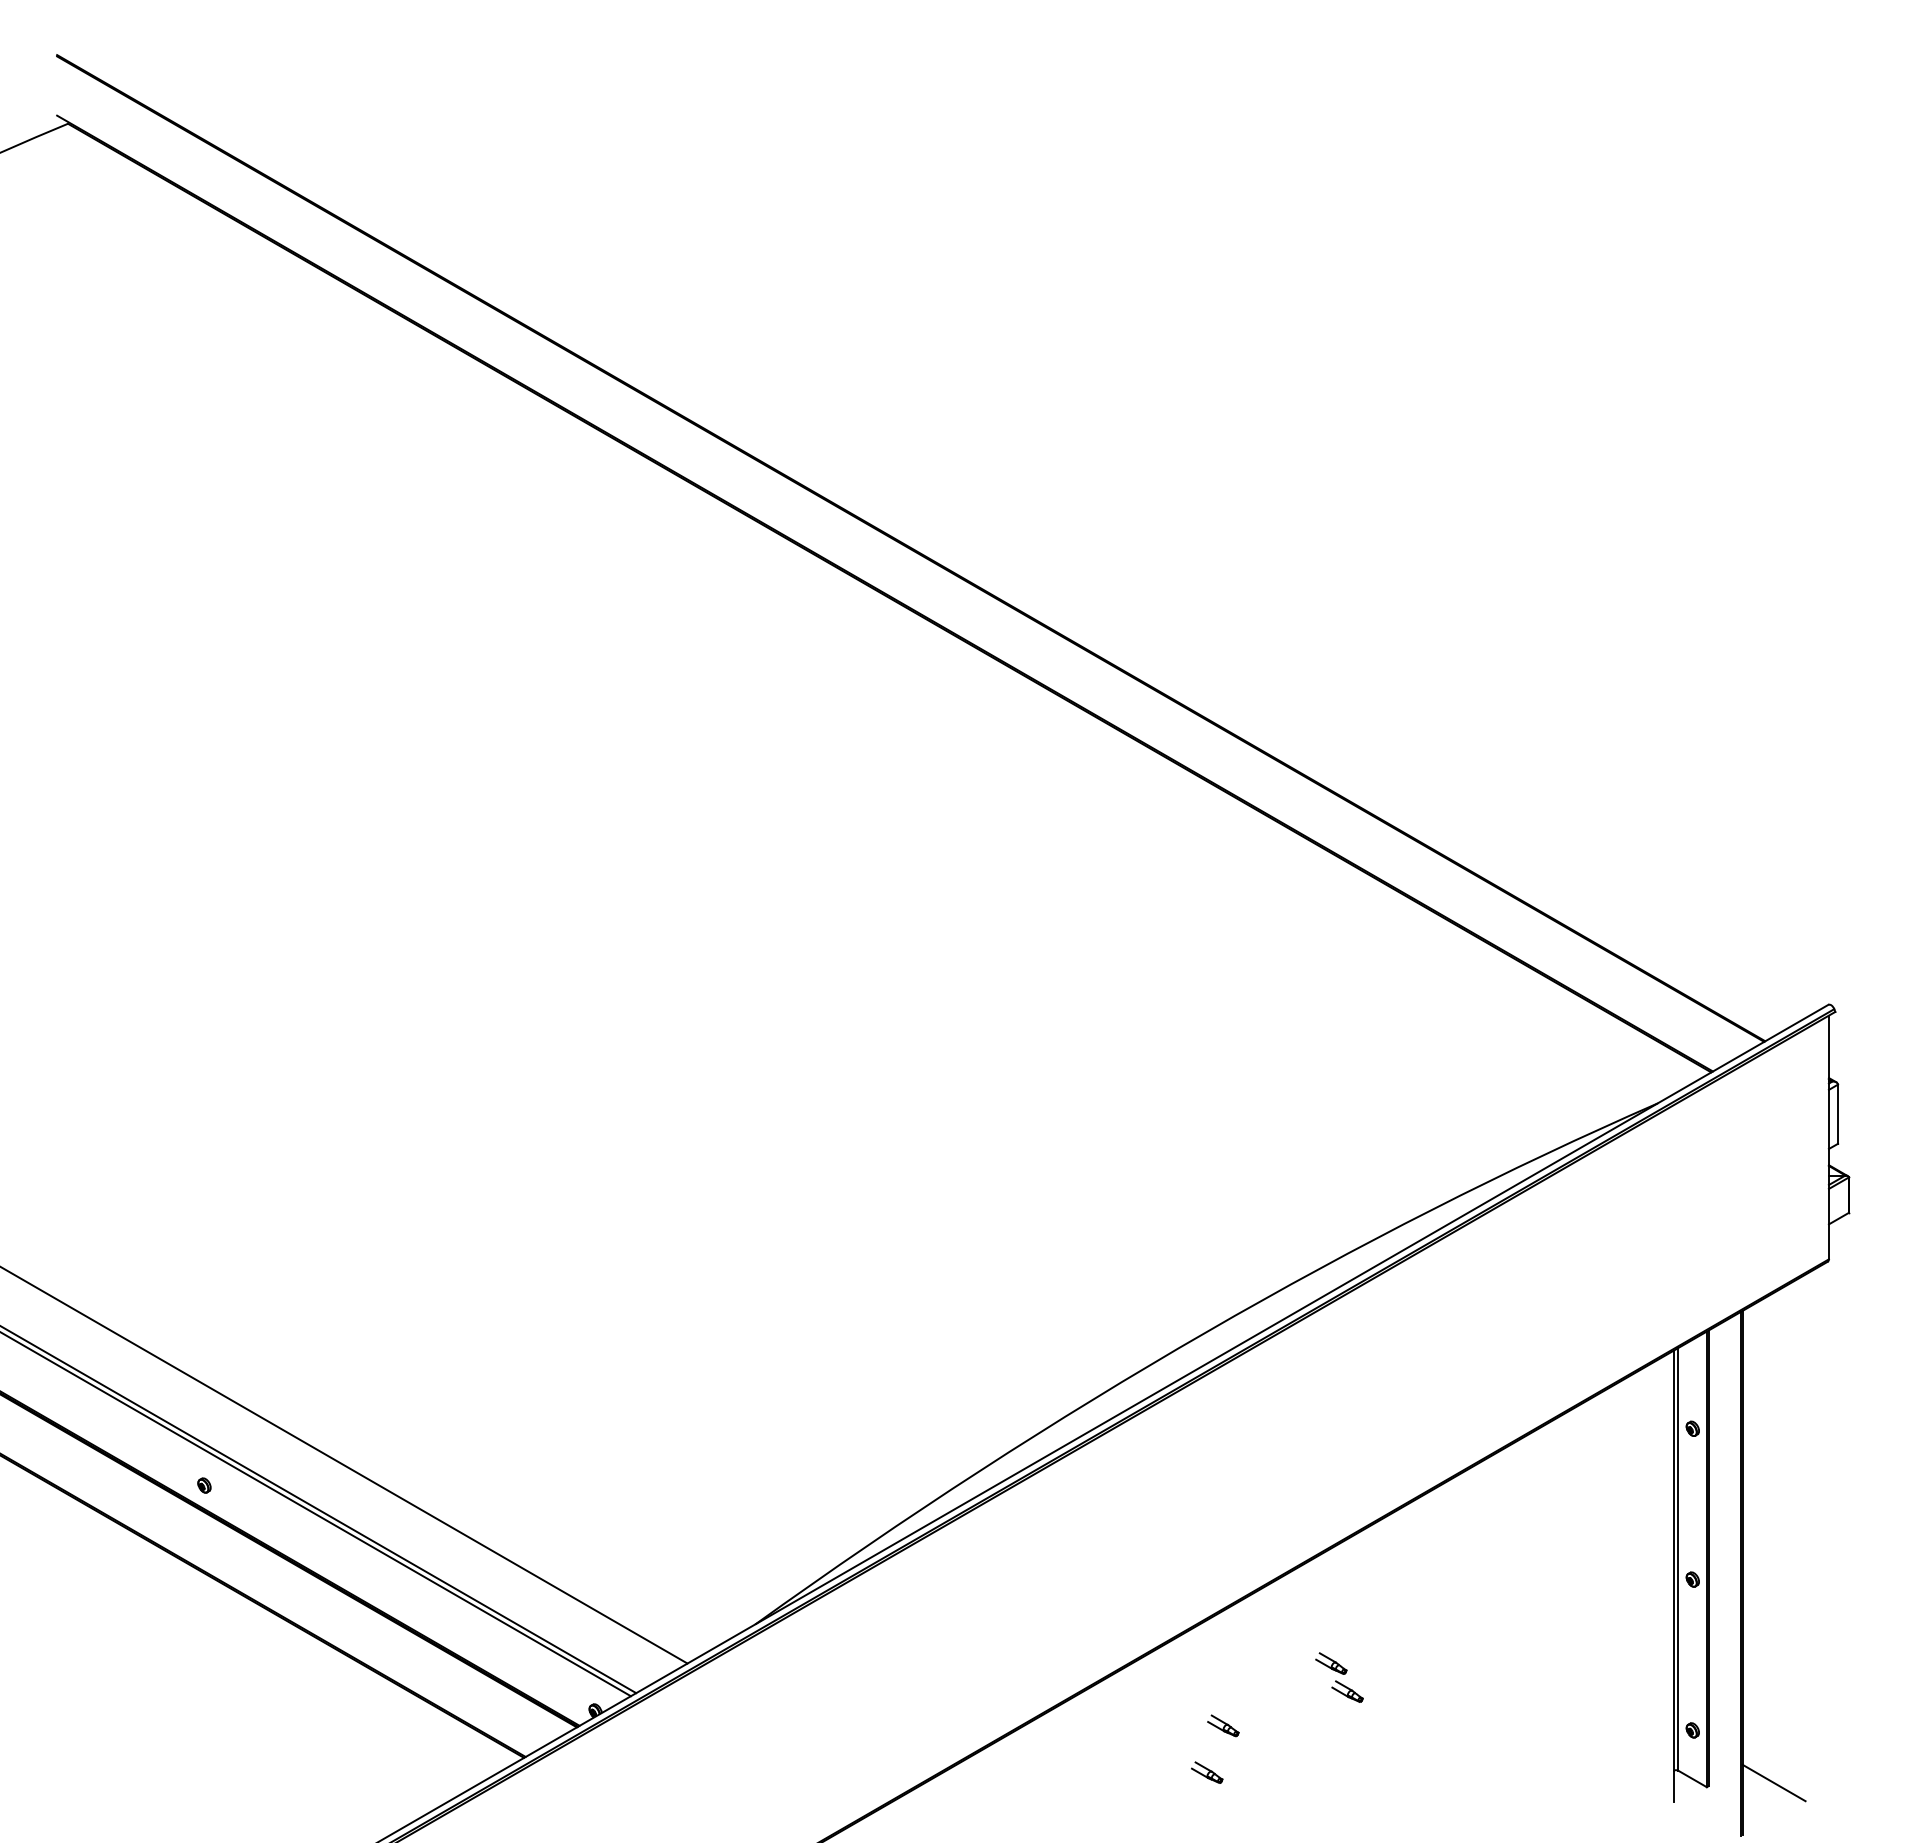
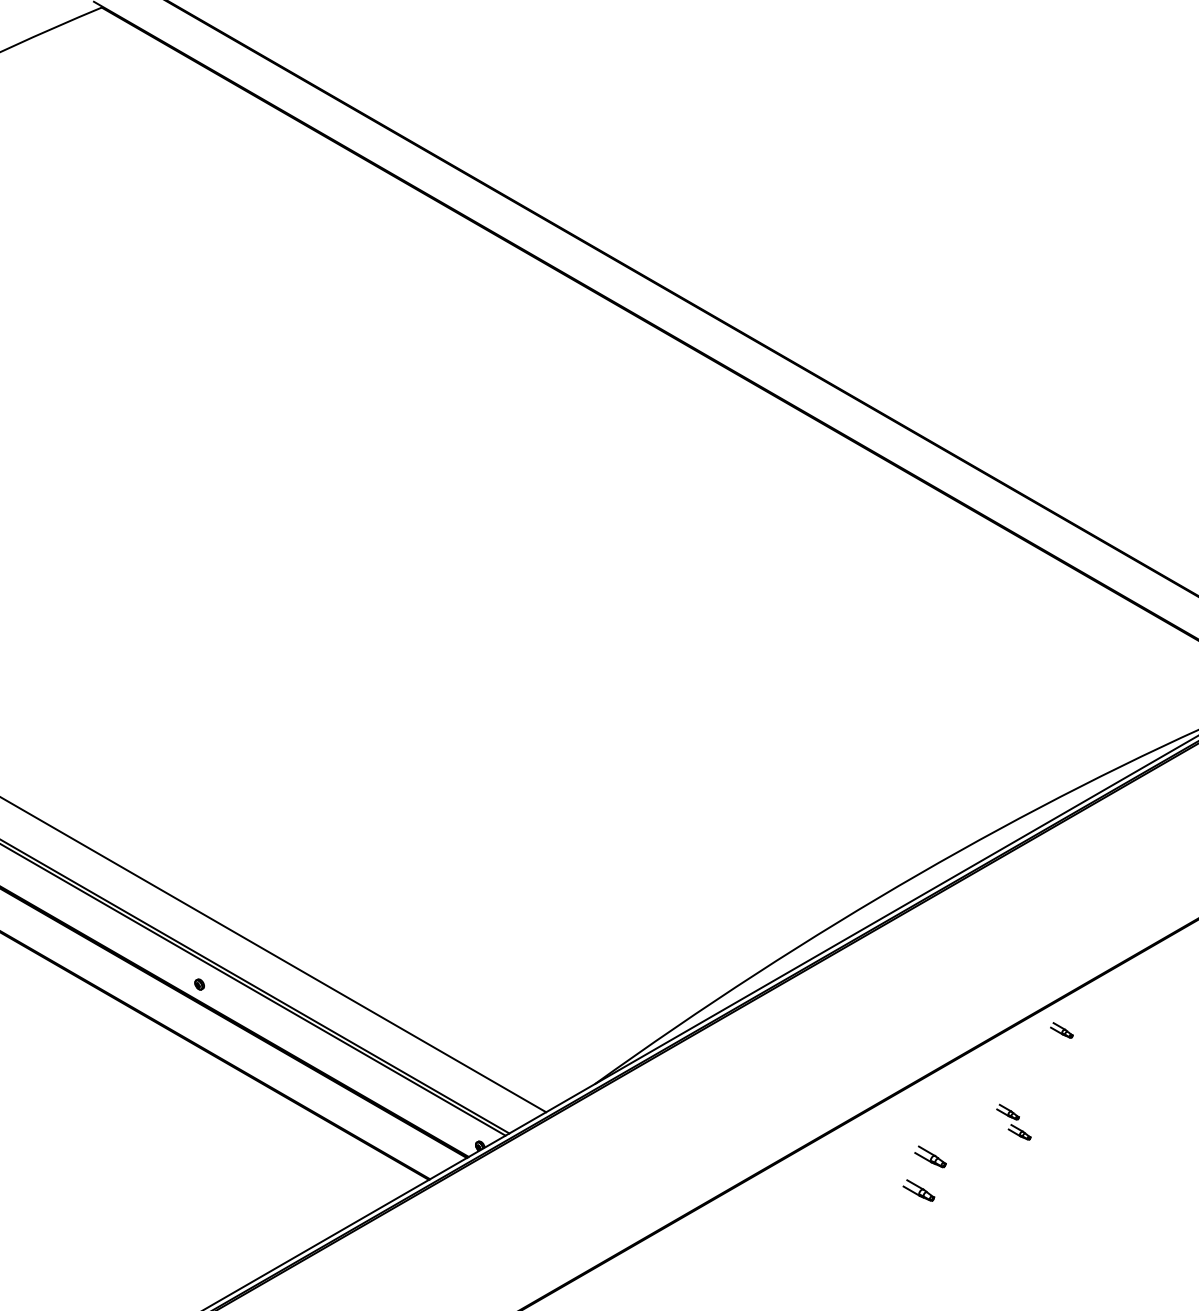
part: (1406, 1549) -> (1061, 1030), added
part: (1223, 1725) -> (930, 1156), size x1.4
part: (1207, 1772) -> (919, 1190), size x1.4

